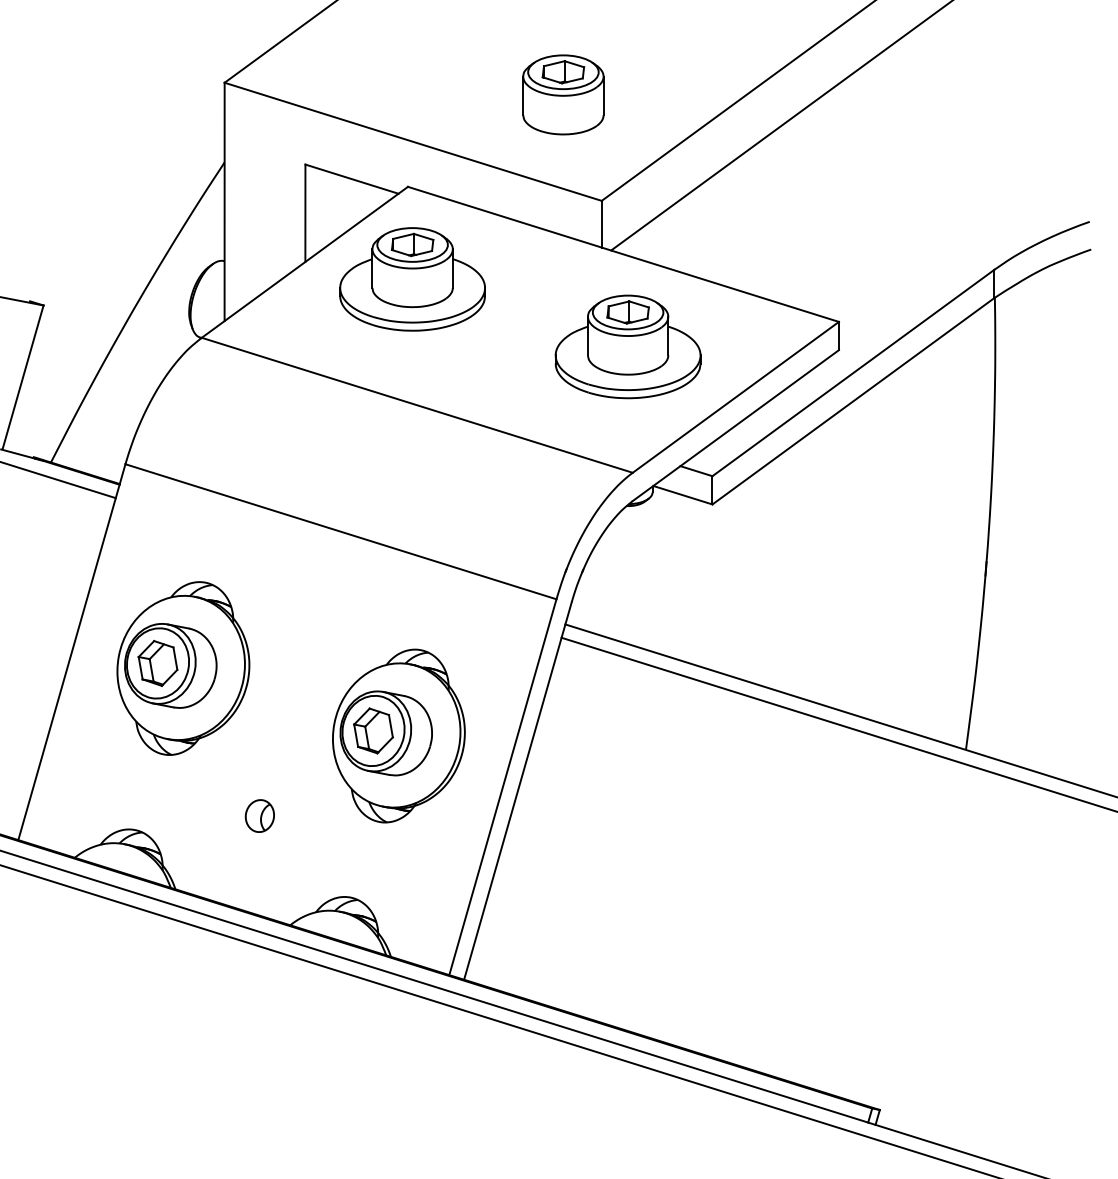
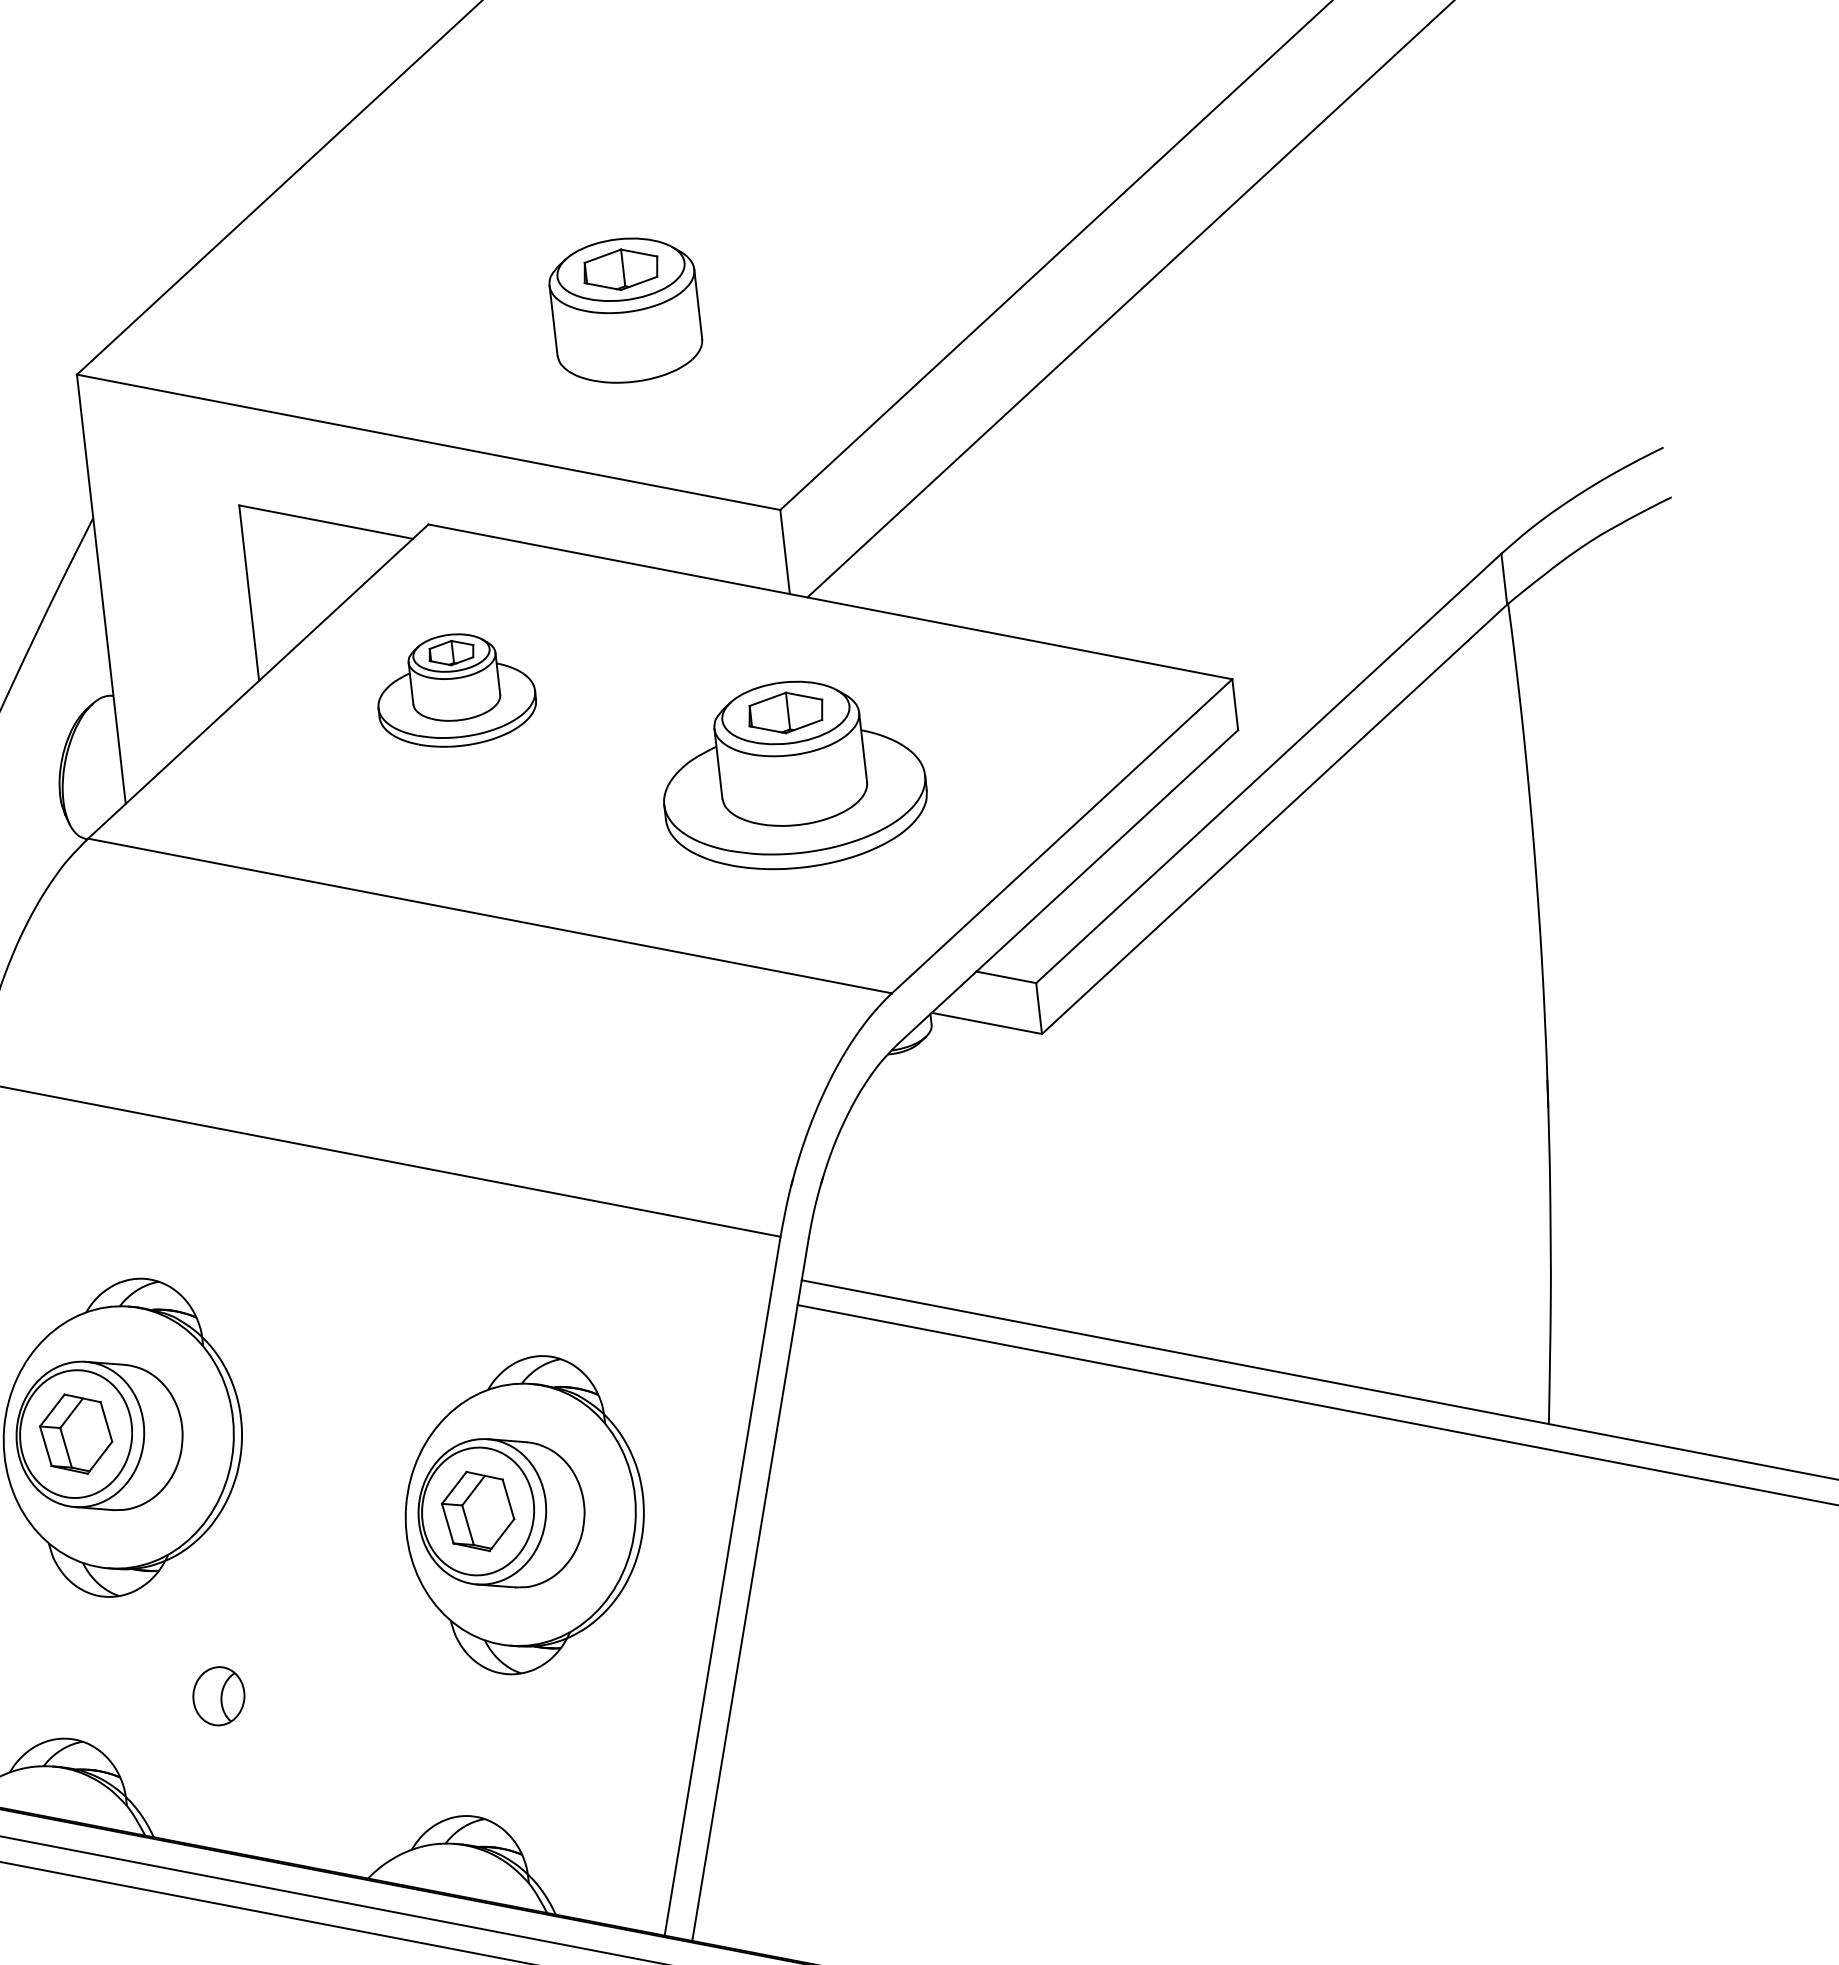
part: (563, 94) -> (625, 309), moved
part: (412, 279) -> (455, 690), size x0.6
part: (627, 346) -> (791, 774), moved
part: (259, 815) -> (218, 1695), moved

